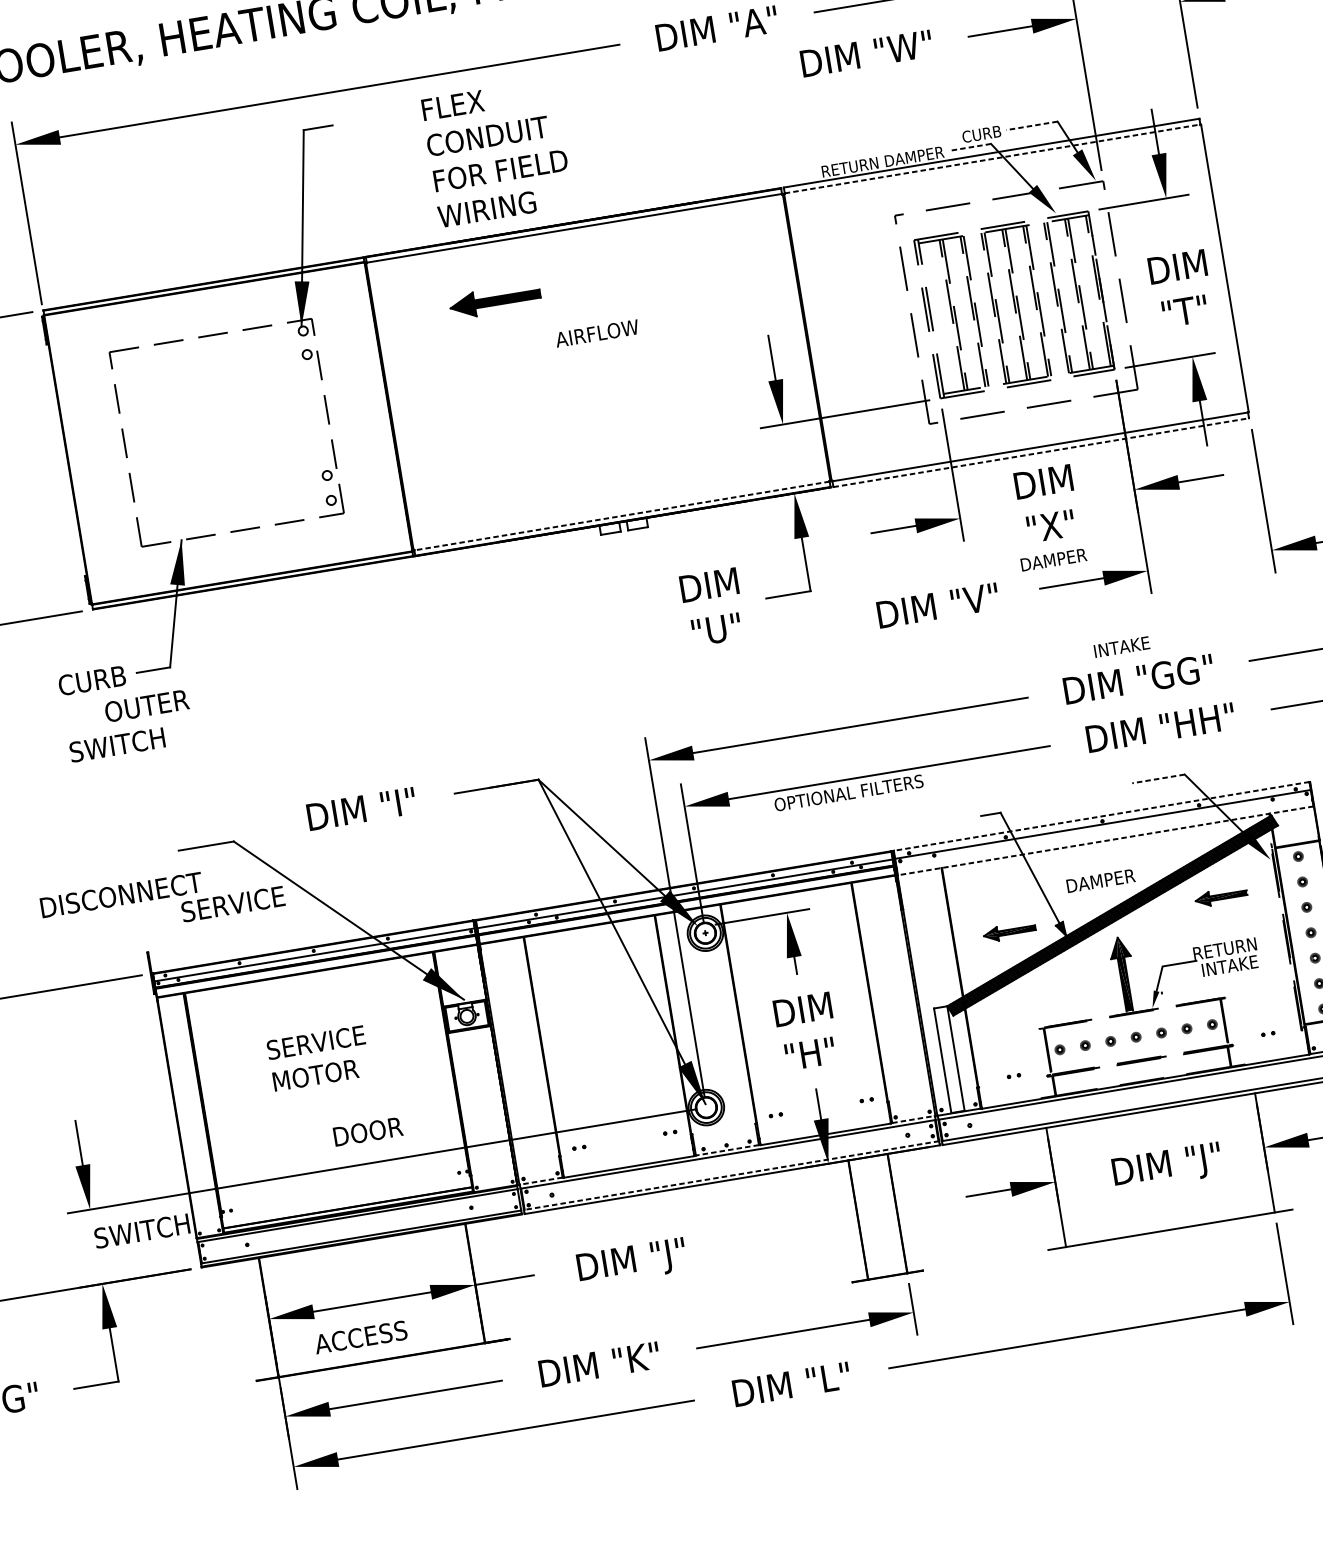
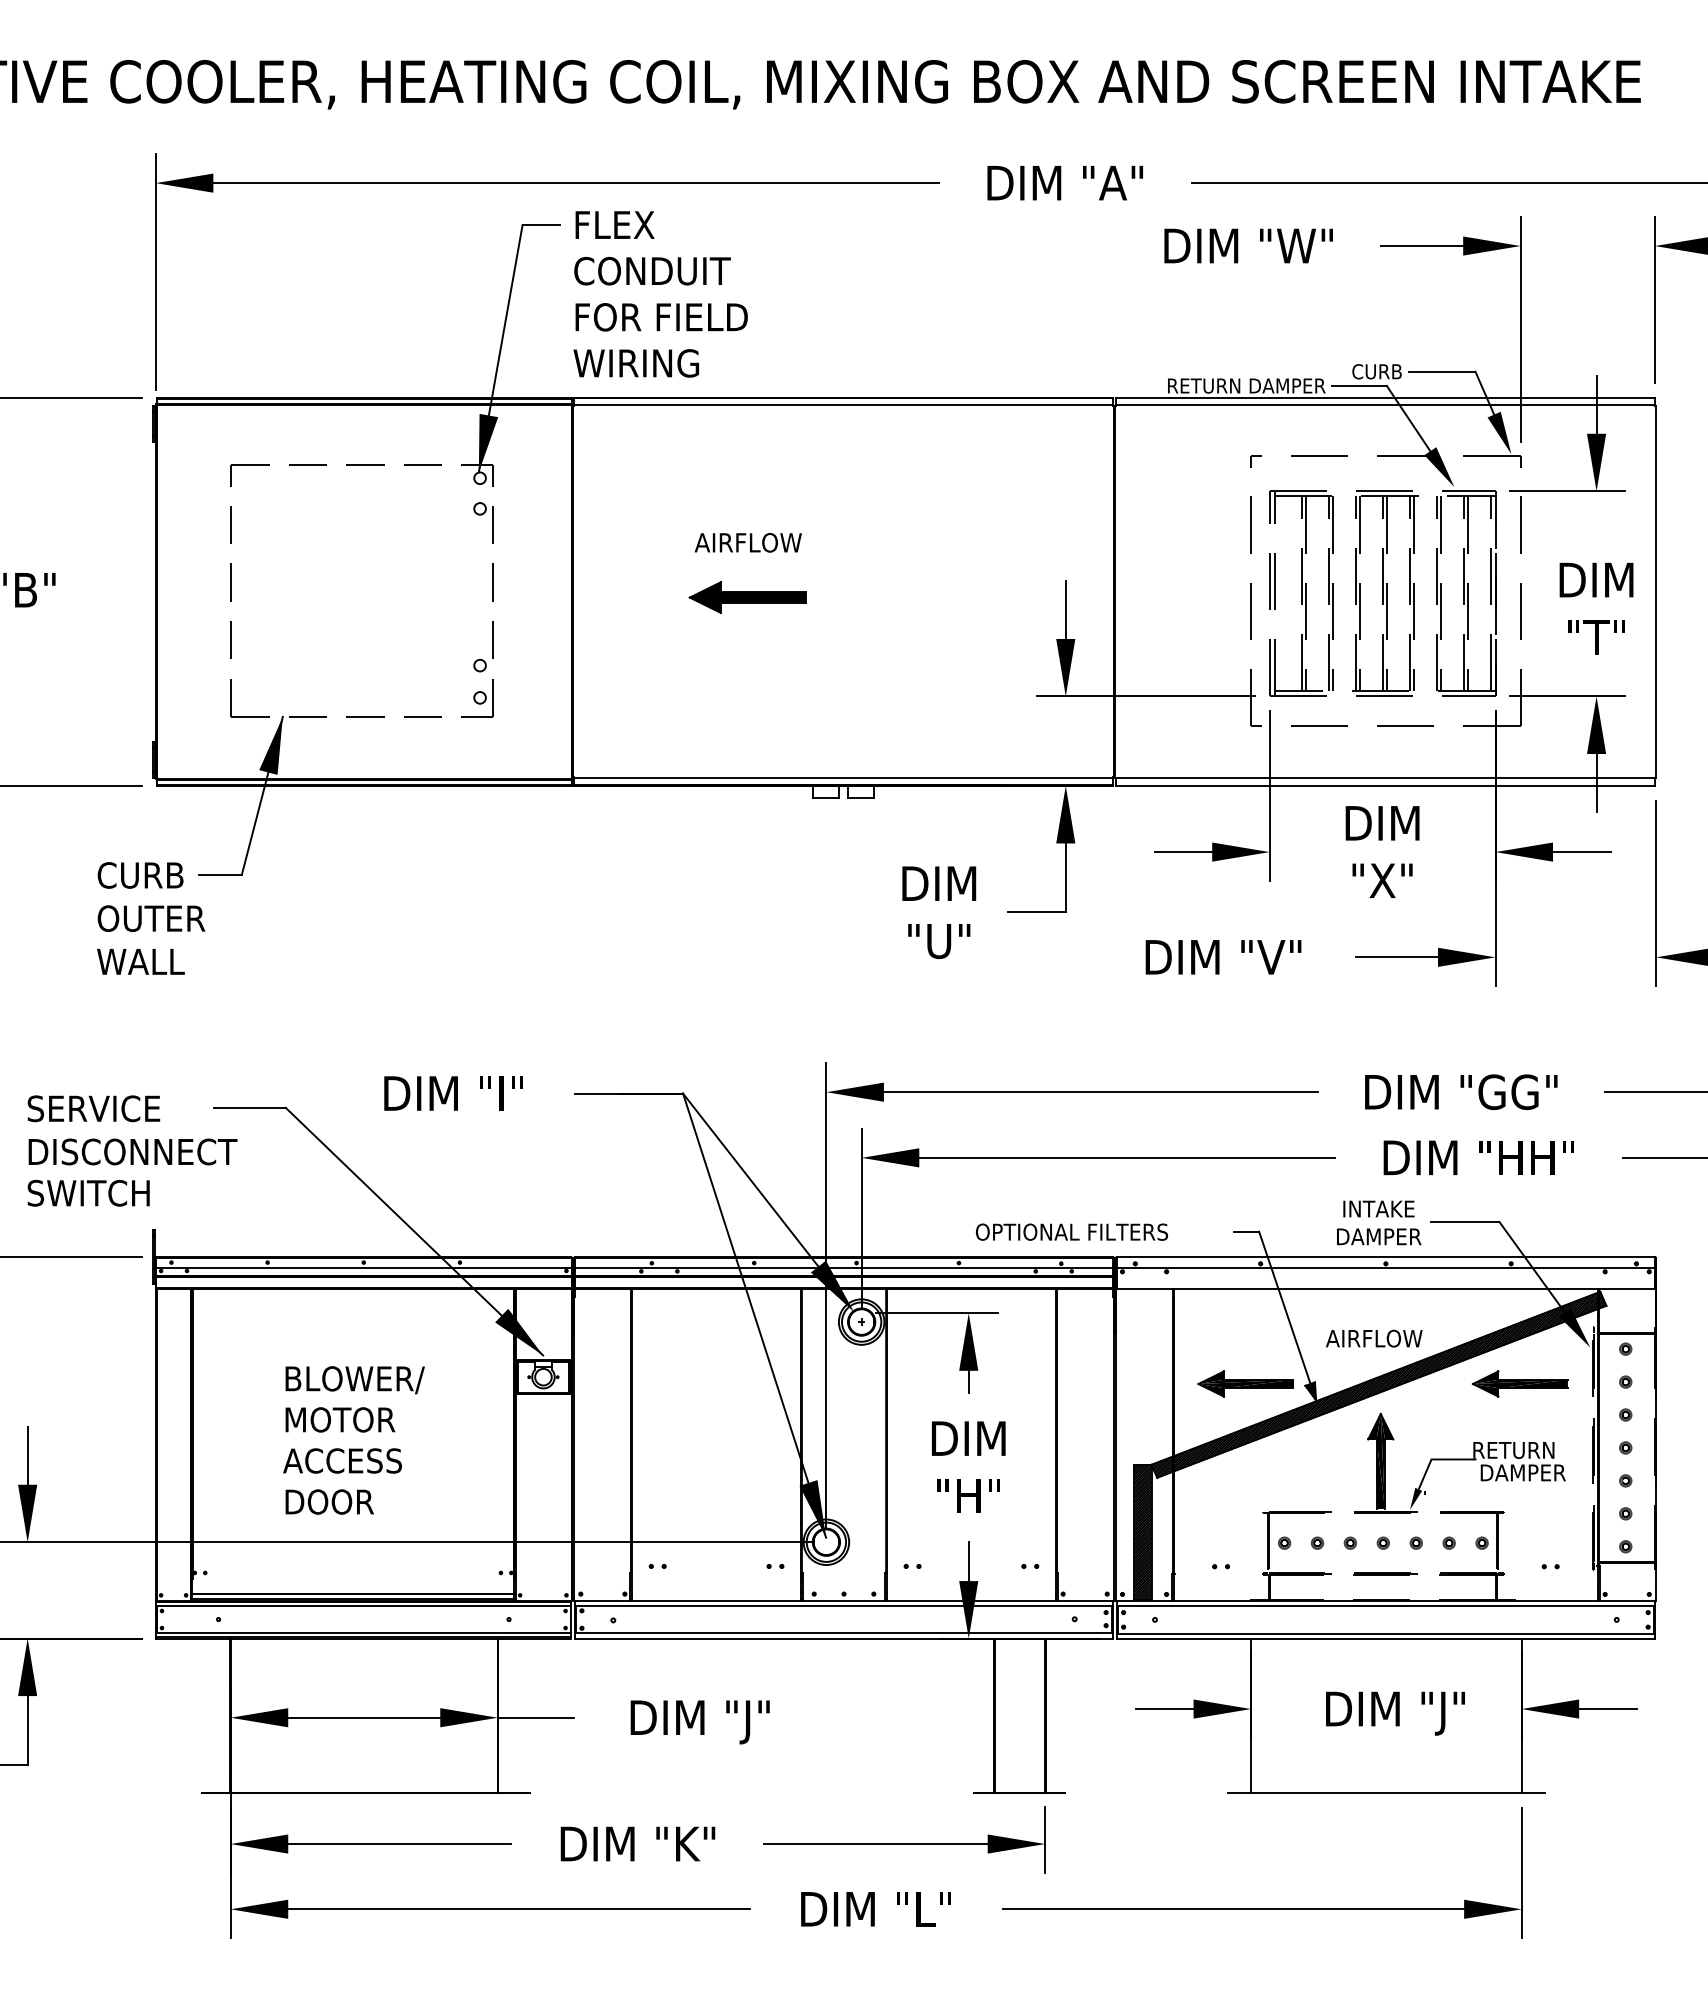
line: (1031, 125) -> (1441, 371), dashed -> solid
line: (969, 147) -> (1358, 385), dashed -> solid
text: (496, 153) -> (660, 294), moved
line: (993, 159) -> (1386, 405), dashed -> solid
part: (495, 300) -> (747, 597), moved
text: (596, 333) -> (747, 542), moved
line: (1041, 452) -> (1386, 785), dashed -> solid
line: (622, 516) -> (843, 778), dashed -> solid
text: (1054, 559) -> (1379, 1236), moved
text: (1121, 646) -> (1378, 1208), moved
text: (146, 705) -> (151, 918), moved
text: (116, 744) -> (158, 961), SWITCH -> WALL
line: (1157, 779) -> (1464, 1222), dashed -> solid
text: (848, 792) -> (1071, 1231), moved
line: (1101, 816) -> (1385, 1257), dashed -> solid
line: (1105, 841) -> (1385, 1289), dashed -> solid
text: (1103, 880) -> (1374, 1338), DAMPER -> AIRFLOW
part: (1220, 896) -> (1519, 1383), size x1.43
text: (232, 904) -> (93, 1108), moved
part: (1009, 931) -> (1245, 1383), size x1.43
text: (1235, 964) -> (1523, 1472), INTAKE -> DAMPER
text: (321, 1043) -> (354, 1380), SERVICE -> BLOWER/
hatch: (948, 1059) -> (1142, 1532), added
line: (913, 1119) -> (1085, 1600), dashed -> solid
text: (367, 1131) -> (329, 1501), moved
line: (727, 1150) -> (844, 1600), dashed -> solid
line: (731, 1175) -> (843, 1633), dashed -> solid
line: (541, 1181) -> (602, 1600), dashed -> solid
text: (141, 1231) -> (88, 1193), moved
text: (360, 1337) -> (342, 1460), moved

